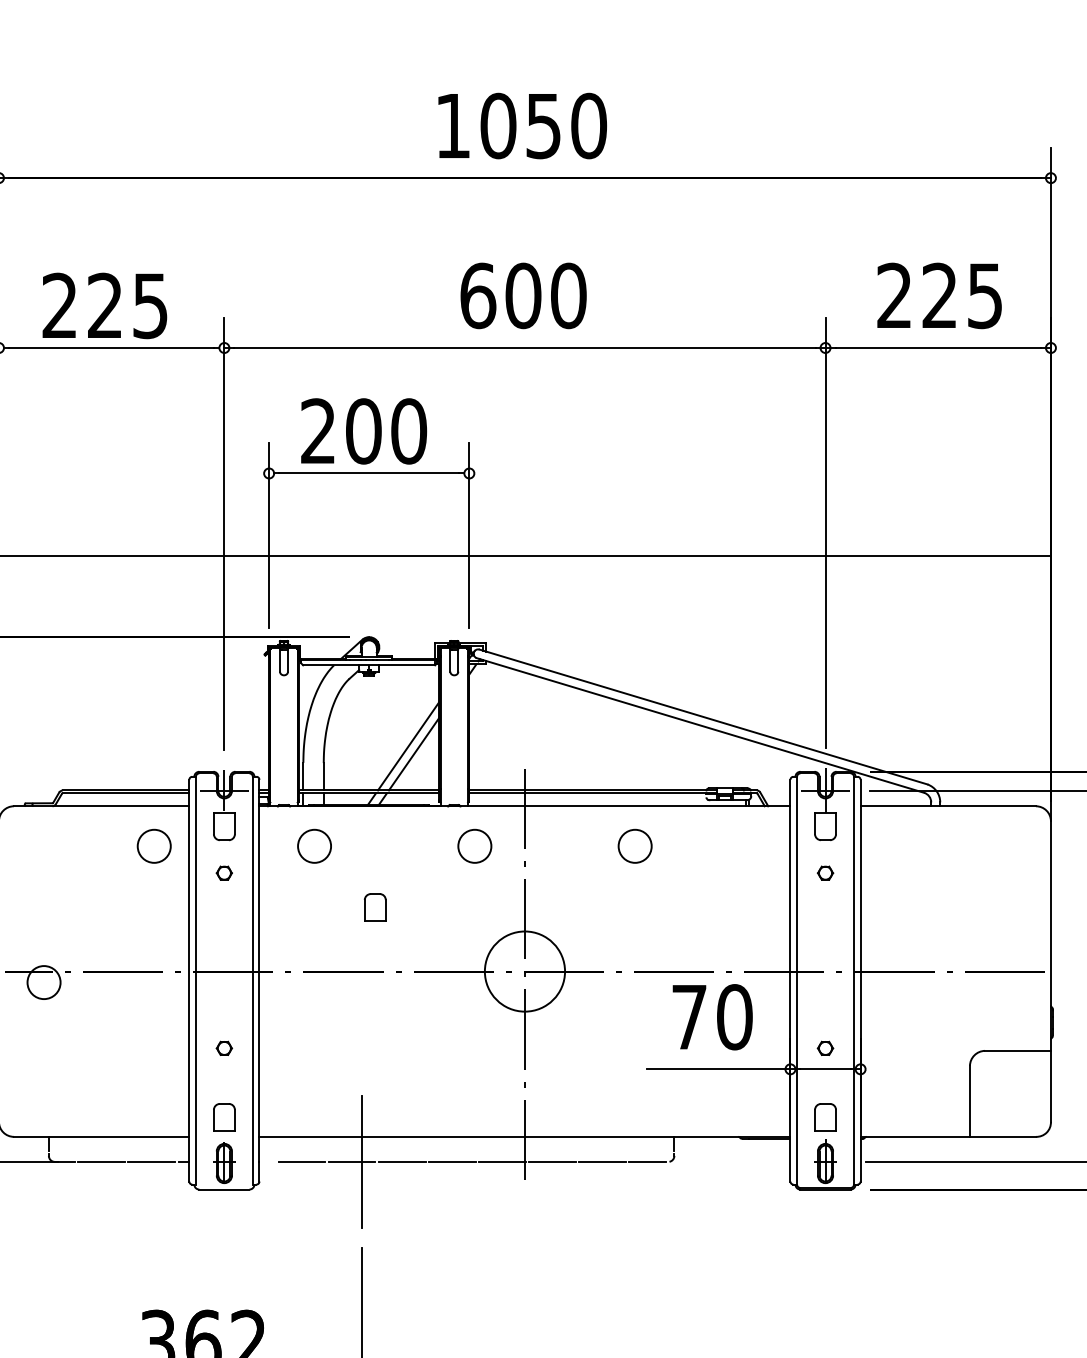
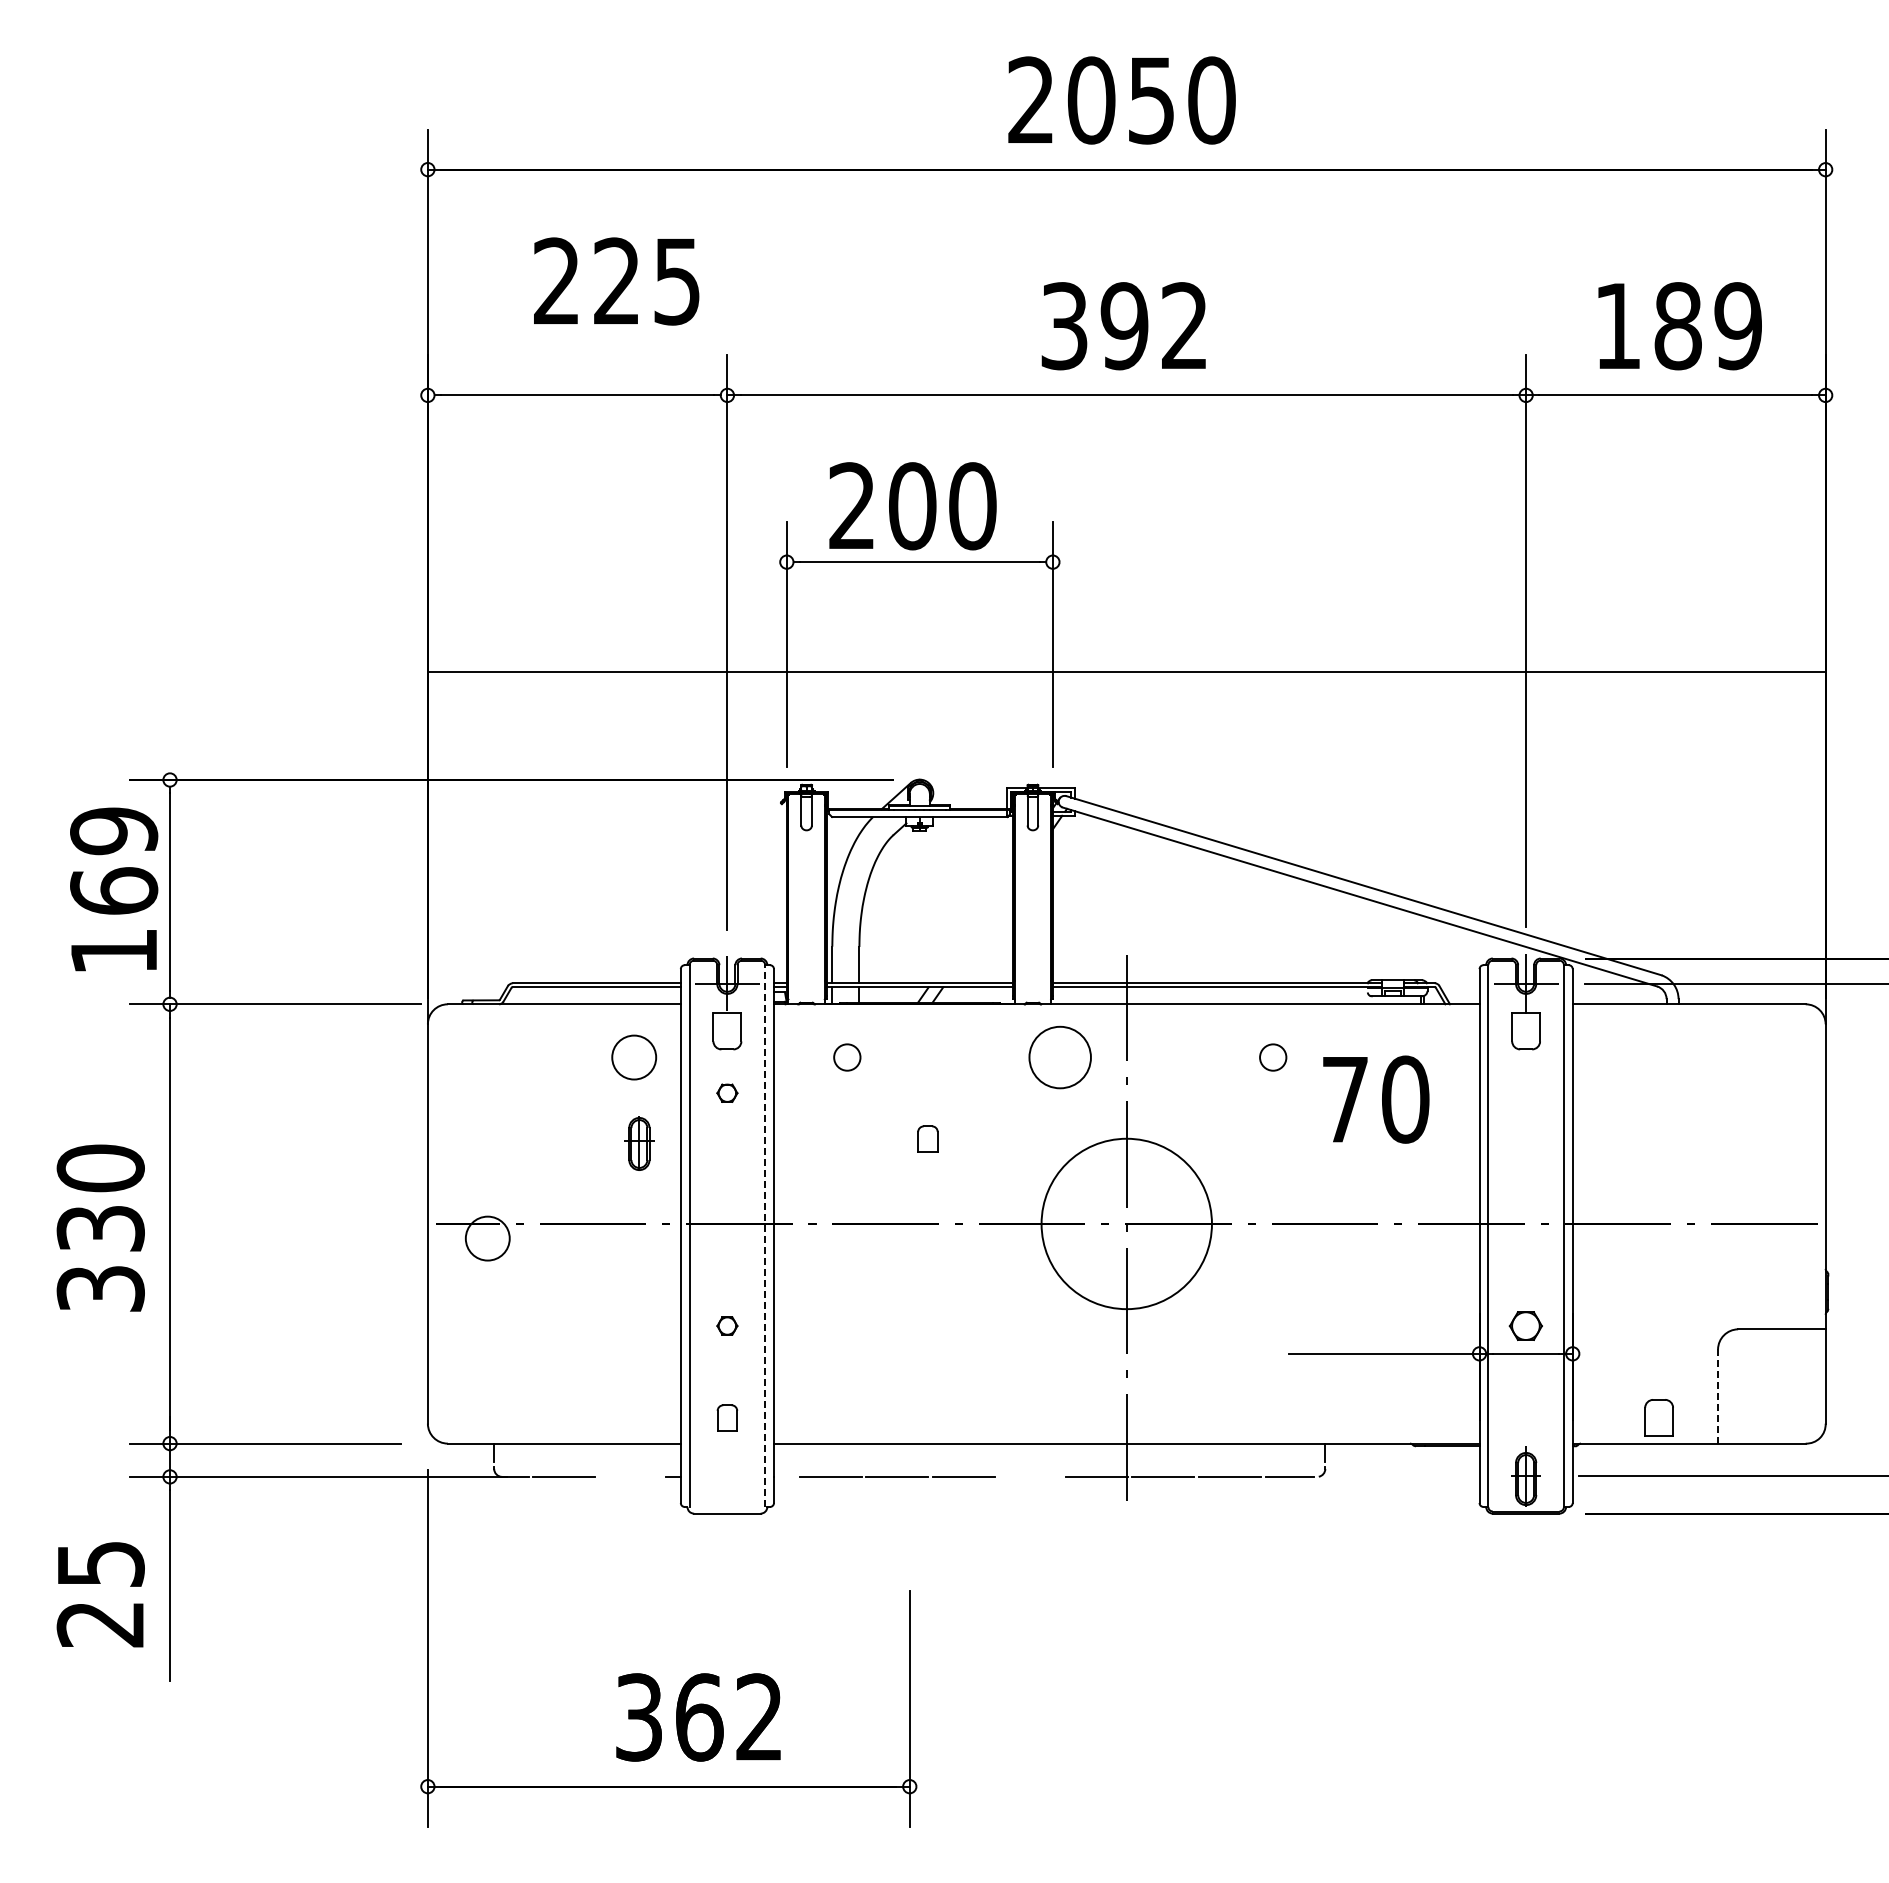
text: (452, 125) -> (1030, 99), 1050 -> 2050
text: (523, 296) -> (1124, 326), 600 -> 392
text: (940, 296) -> (1678, 326), 225 -> 189
text: (104, 305) -> (616, 281), moved
line: (408, 746) -> (971, 924), removed
line: (414, 753) -> (979, 934), removed
circle: (314, 846) -> (847, 1057), size x0.6
circle: (475, 846) -> (1060, 1057), size x1.4
circle: (635, 846) -> (1273, 1057), size x0.6
part: (825, 872) -> (1526, 1092), removed
part: (374, 907) -> (927, 1138), size x0.7
circle: (524, 971) -> (1126, 1223), size x1.6
line: (253, 981) -> (765, 1236), solid -> dashed
text: (712, 1017) -> (1376, 1099), moved
part: (825, 1047) -> (1526, 1325), size x1.6
line: (970, 1101) -> (1718, 1396), solid -> dashed
part: (224, 1117) -> (727, 1417), size x0.7
part: (825, 1117) -> (1658, 1417), moved
line: (151, 1161) -> (630, 1476), removed
line: (361, 1161) -> (909, 1476), removed
line: (452, 1161) -> (1030, 1476), removed
part: (224, 1163) -> (639, 1143), moved

